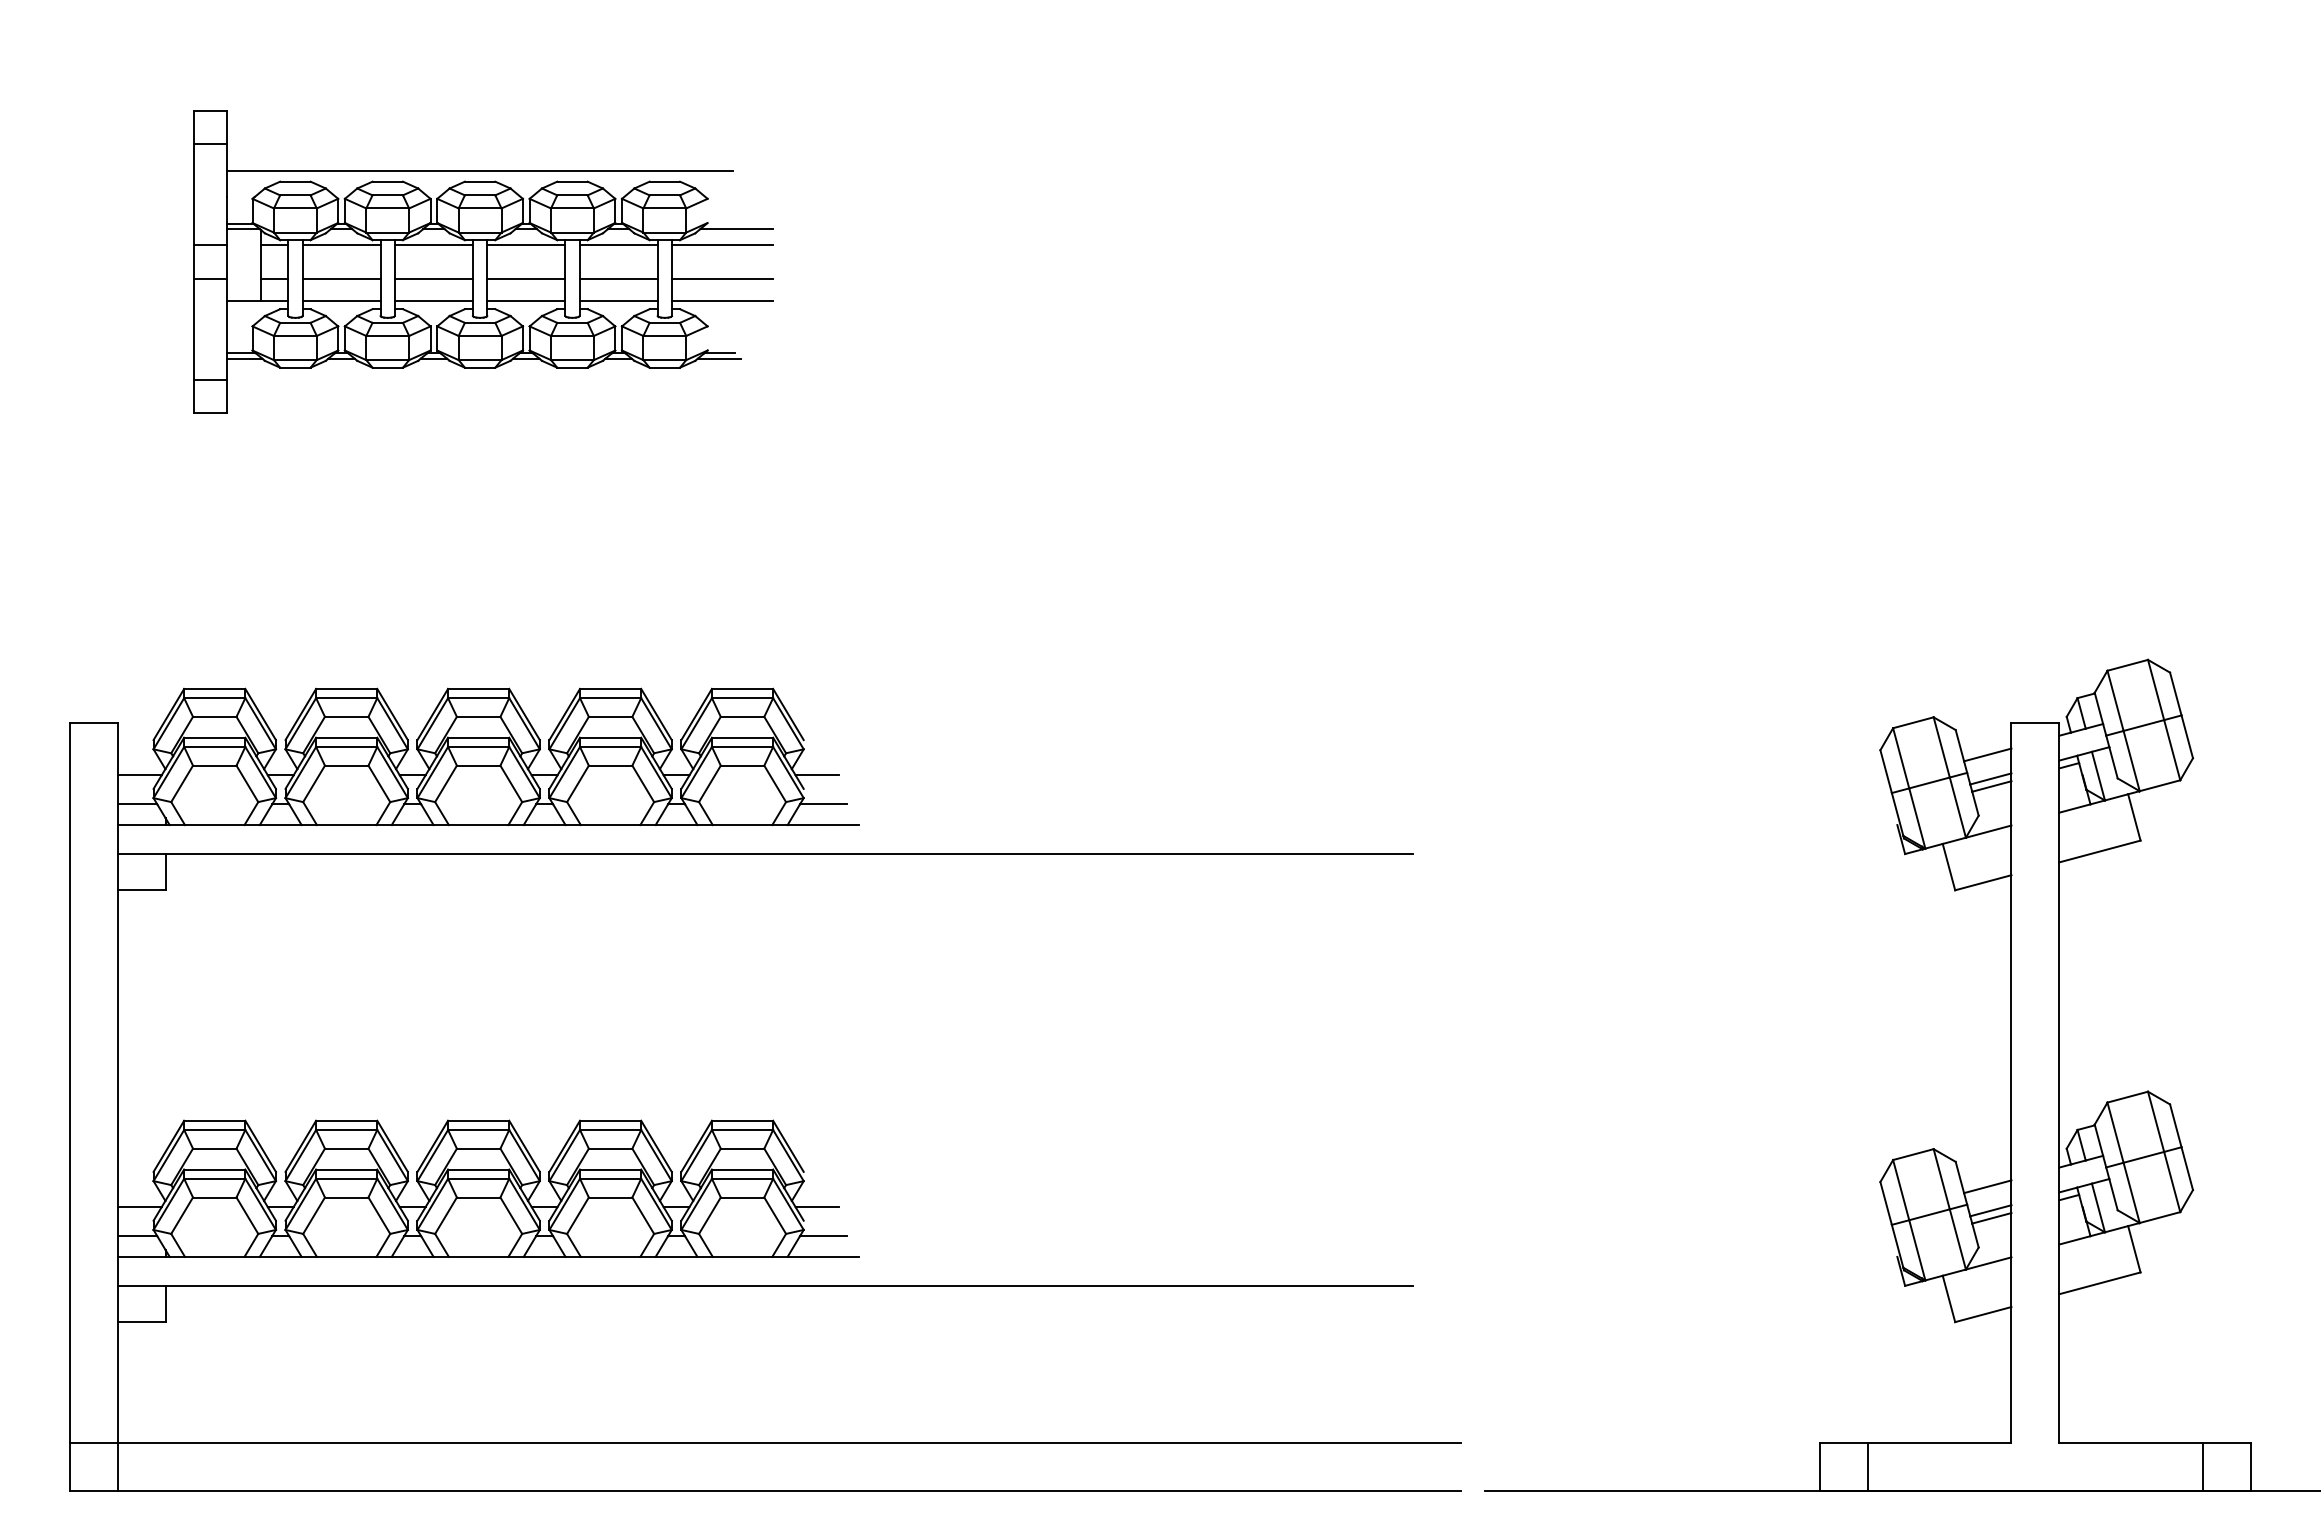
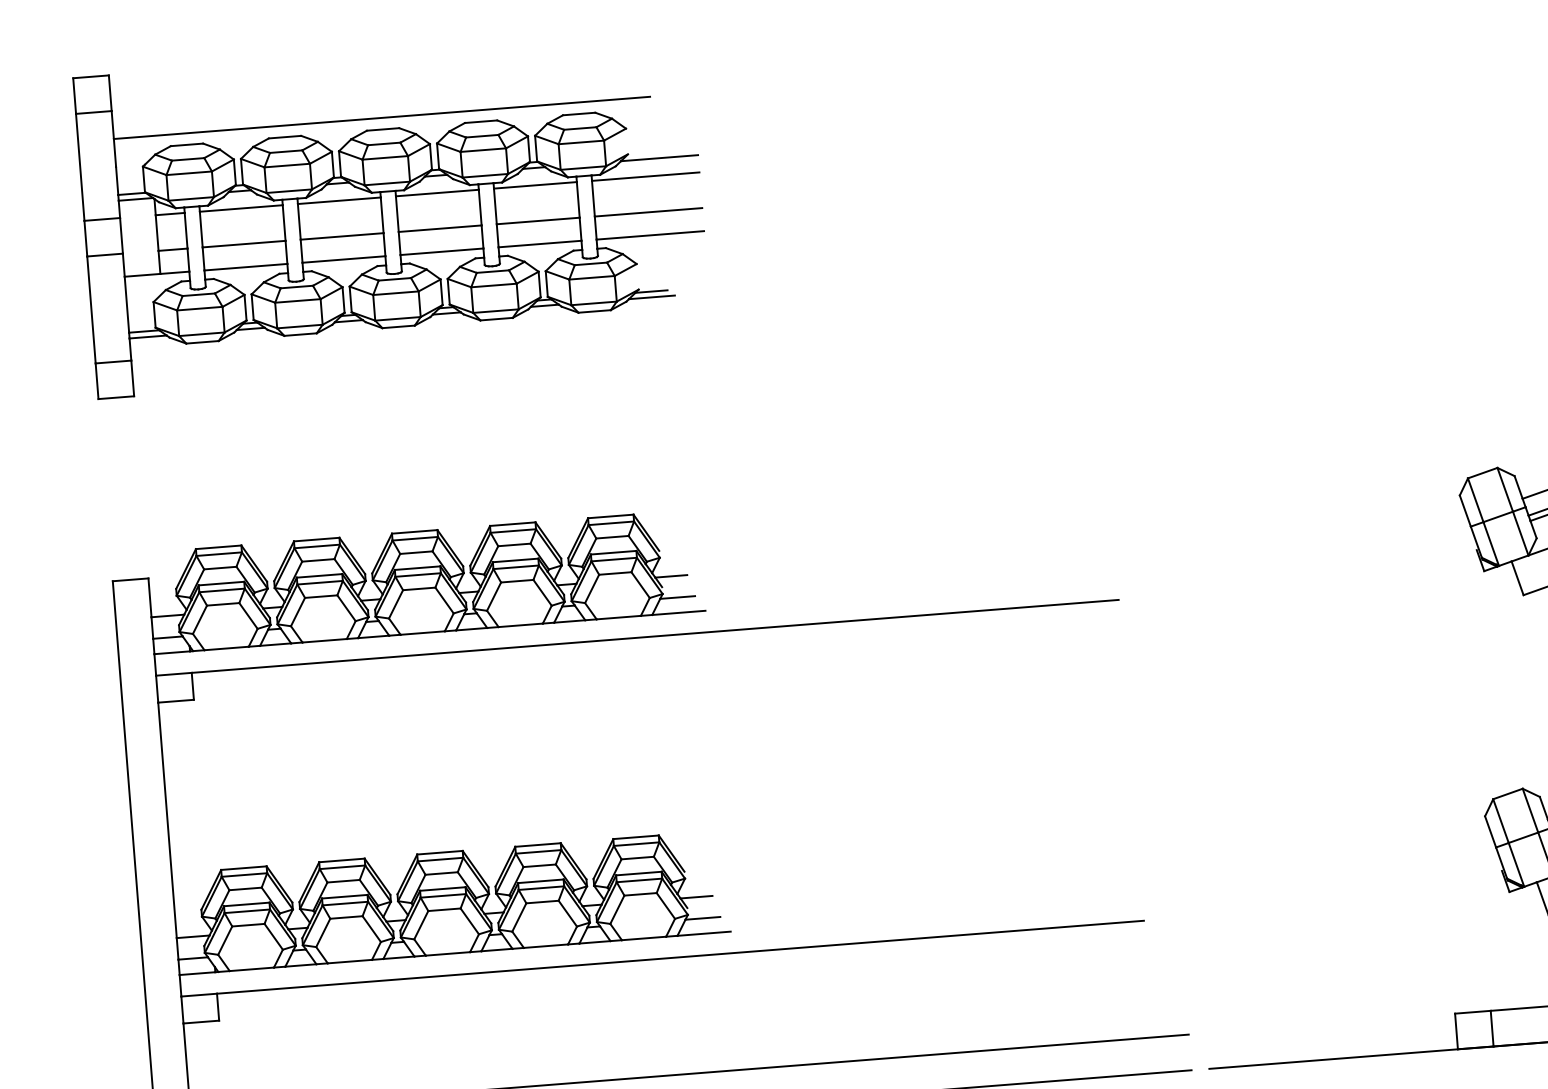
part: (483, 261) -> (393, 214), size x1.43

